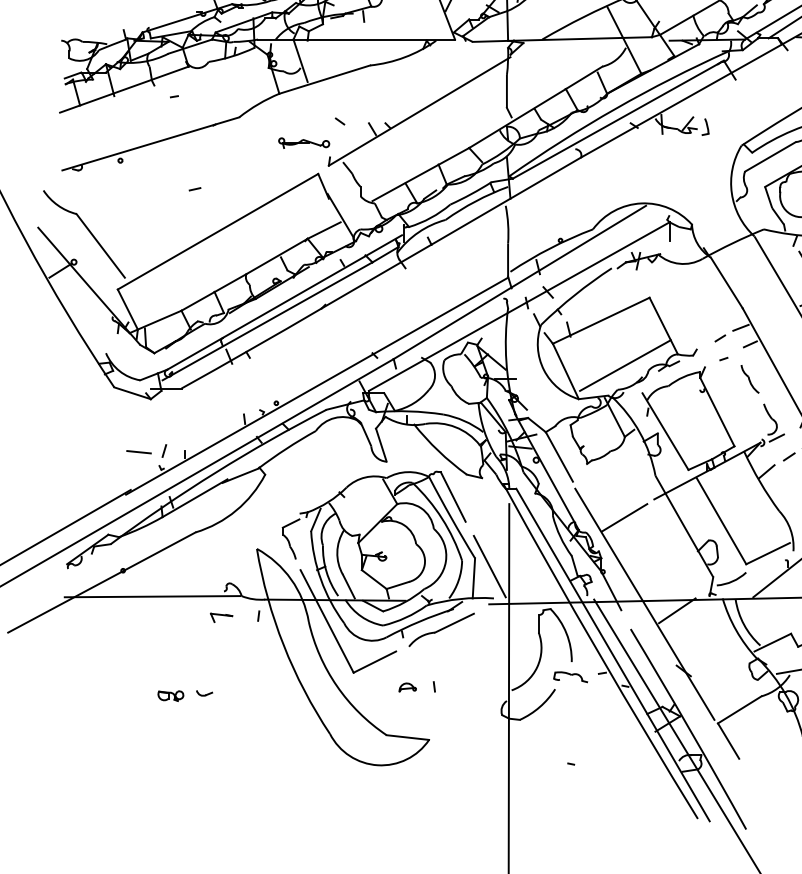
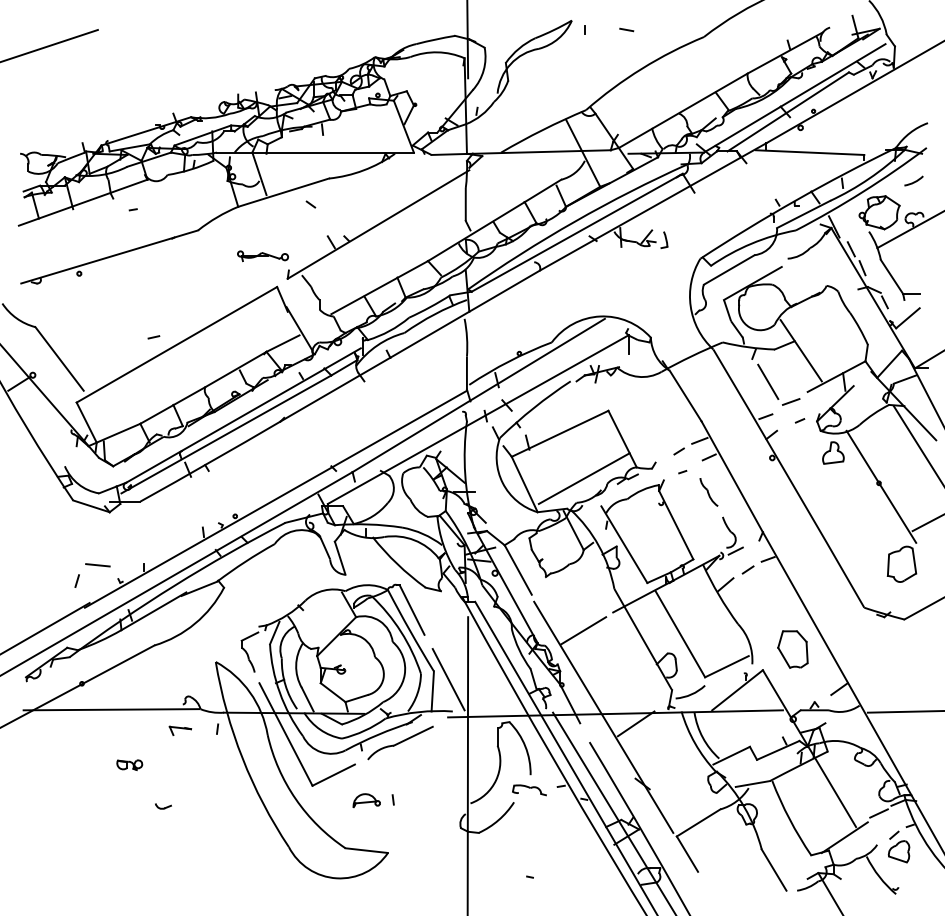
line: (339, 121) -> (310, 204), moved
line: (194, 189) -> (153, 337), moved
line: (163, 450) -> (76, 580), moved
part: (407, 687) -> (366, 800), size x1.6
part: (170, 695) -> (129, 764), moved

